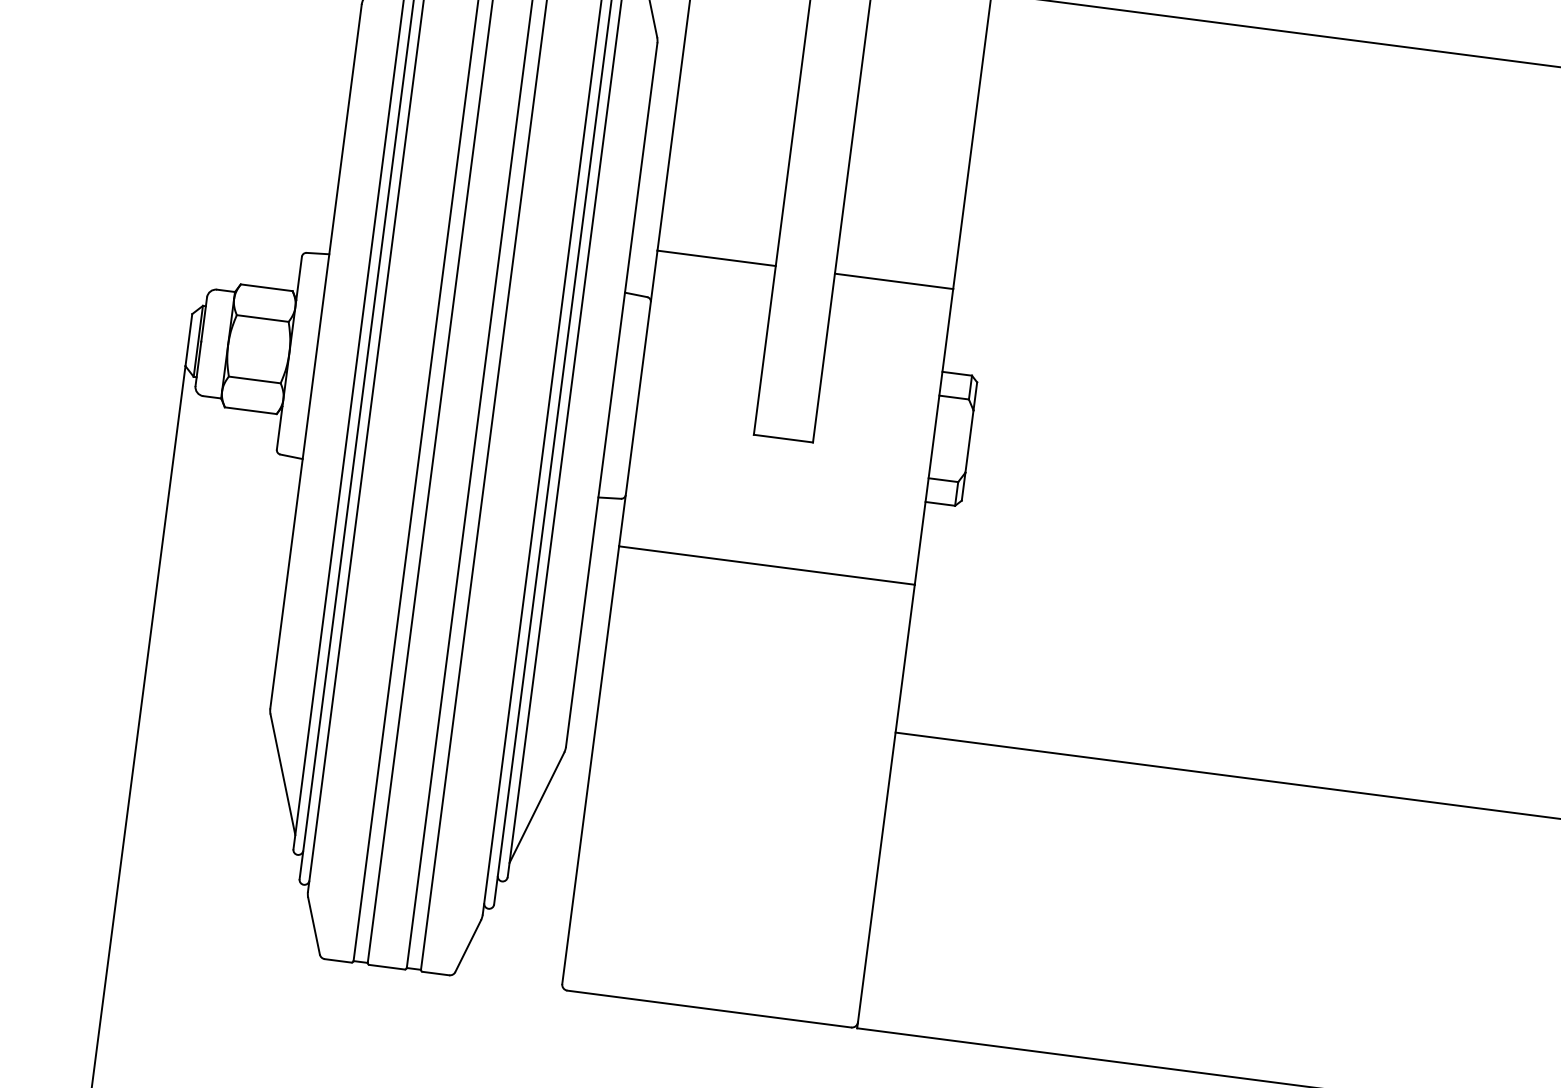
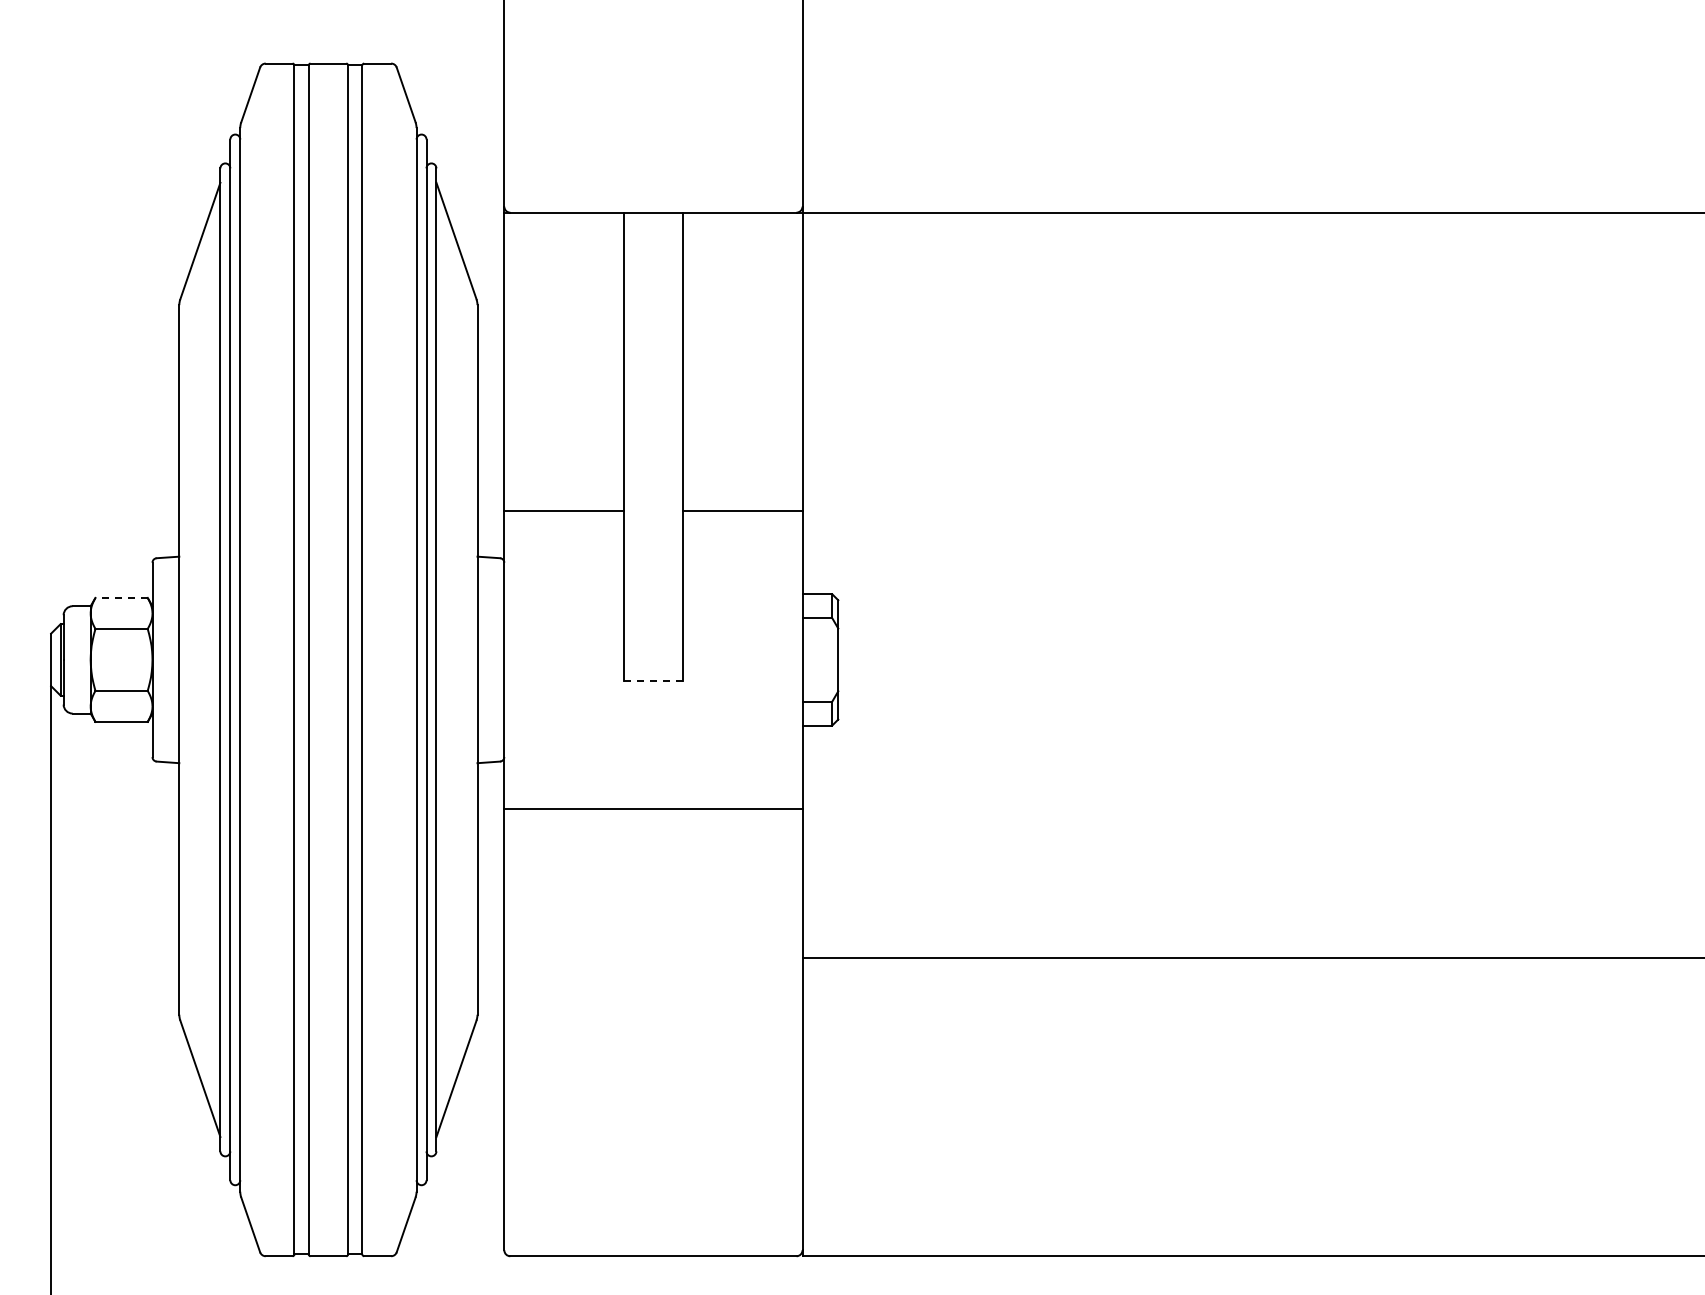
line: (266, 287) -> (121, 597), solid -> dashed
line: (783, 439) -> (653, 681), solid -> dashed

